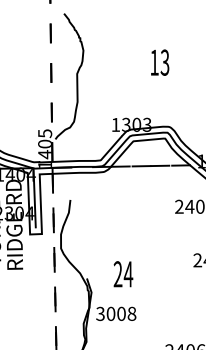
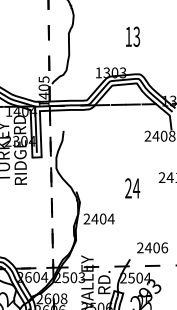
text: (159, 62) -> (132, 36), moved
text: (123, 274) -> (132, 188), moved
text: (115, 313) -> (98, 218), 3008 -> 2404

